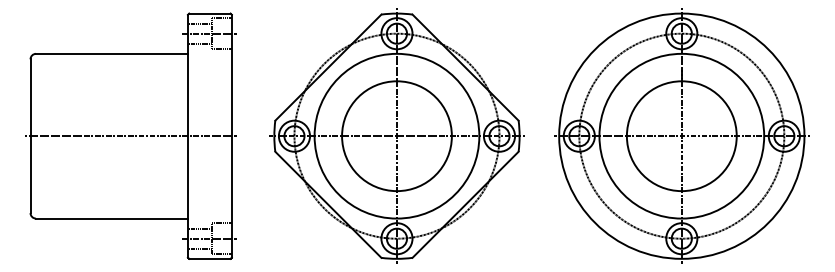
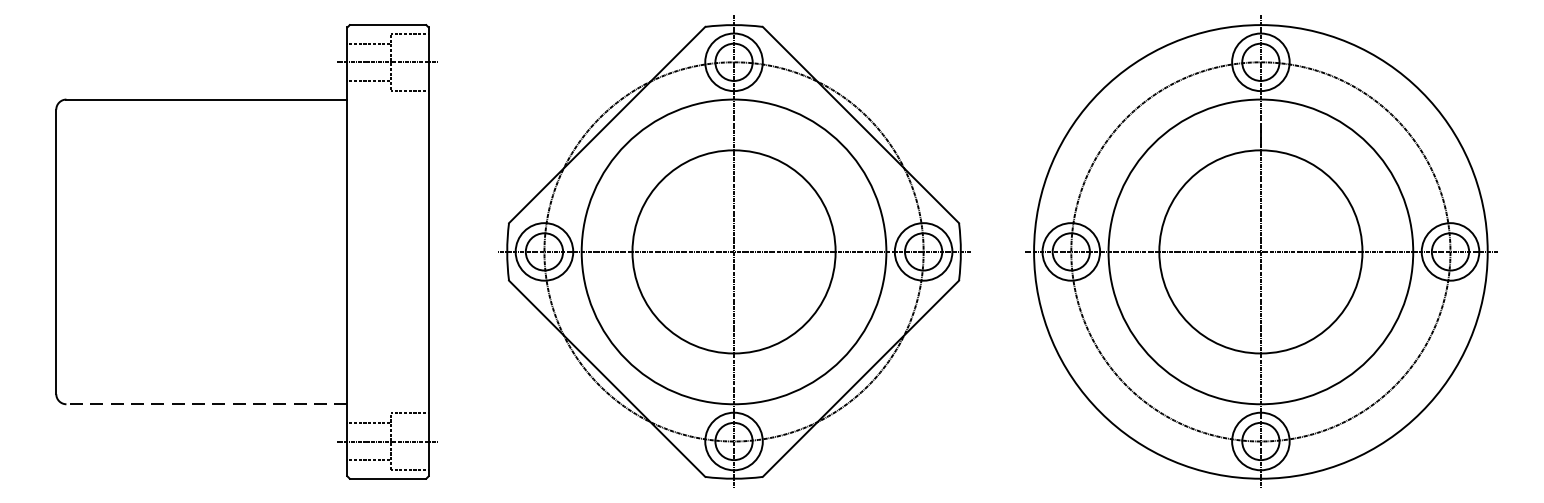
line: (131, 136) -> (243, 252), removed
line: (111, 218) -> (206, 404), solid -> dashed

